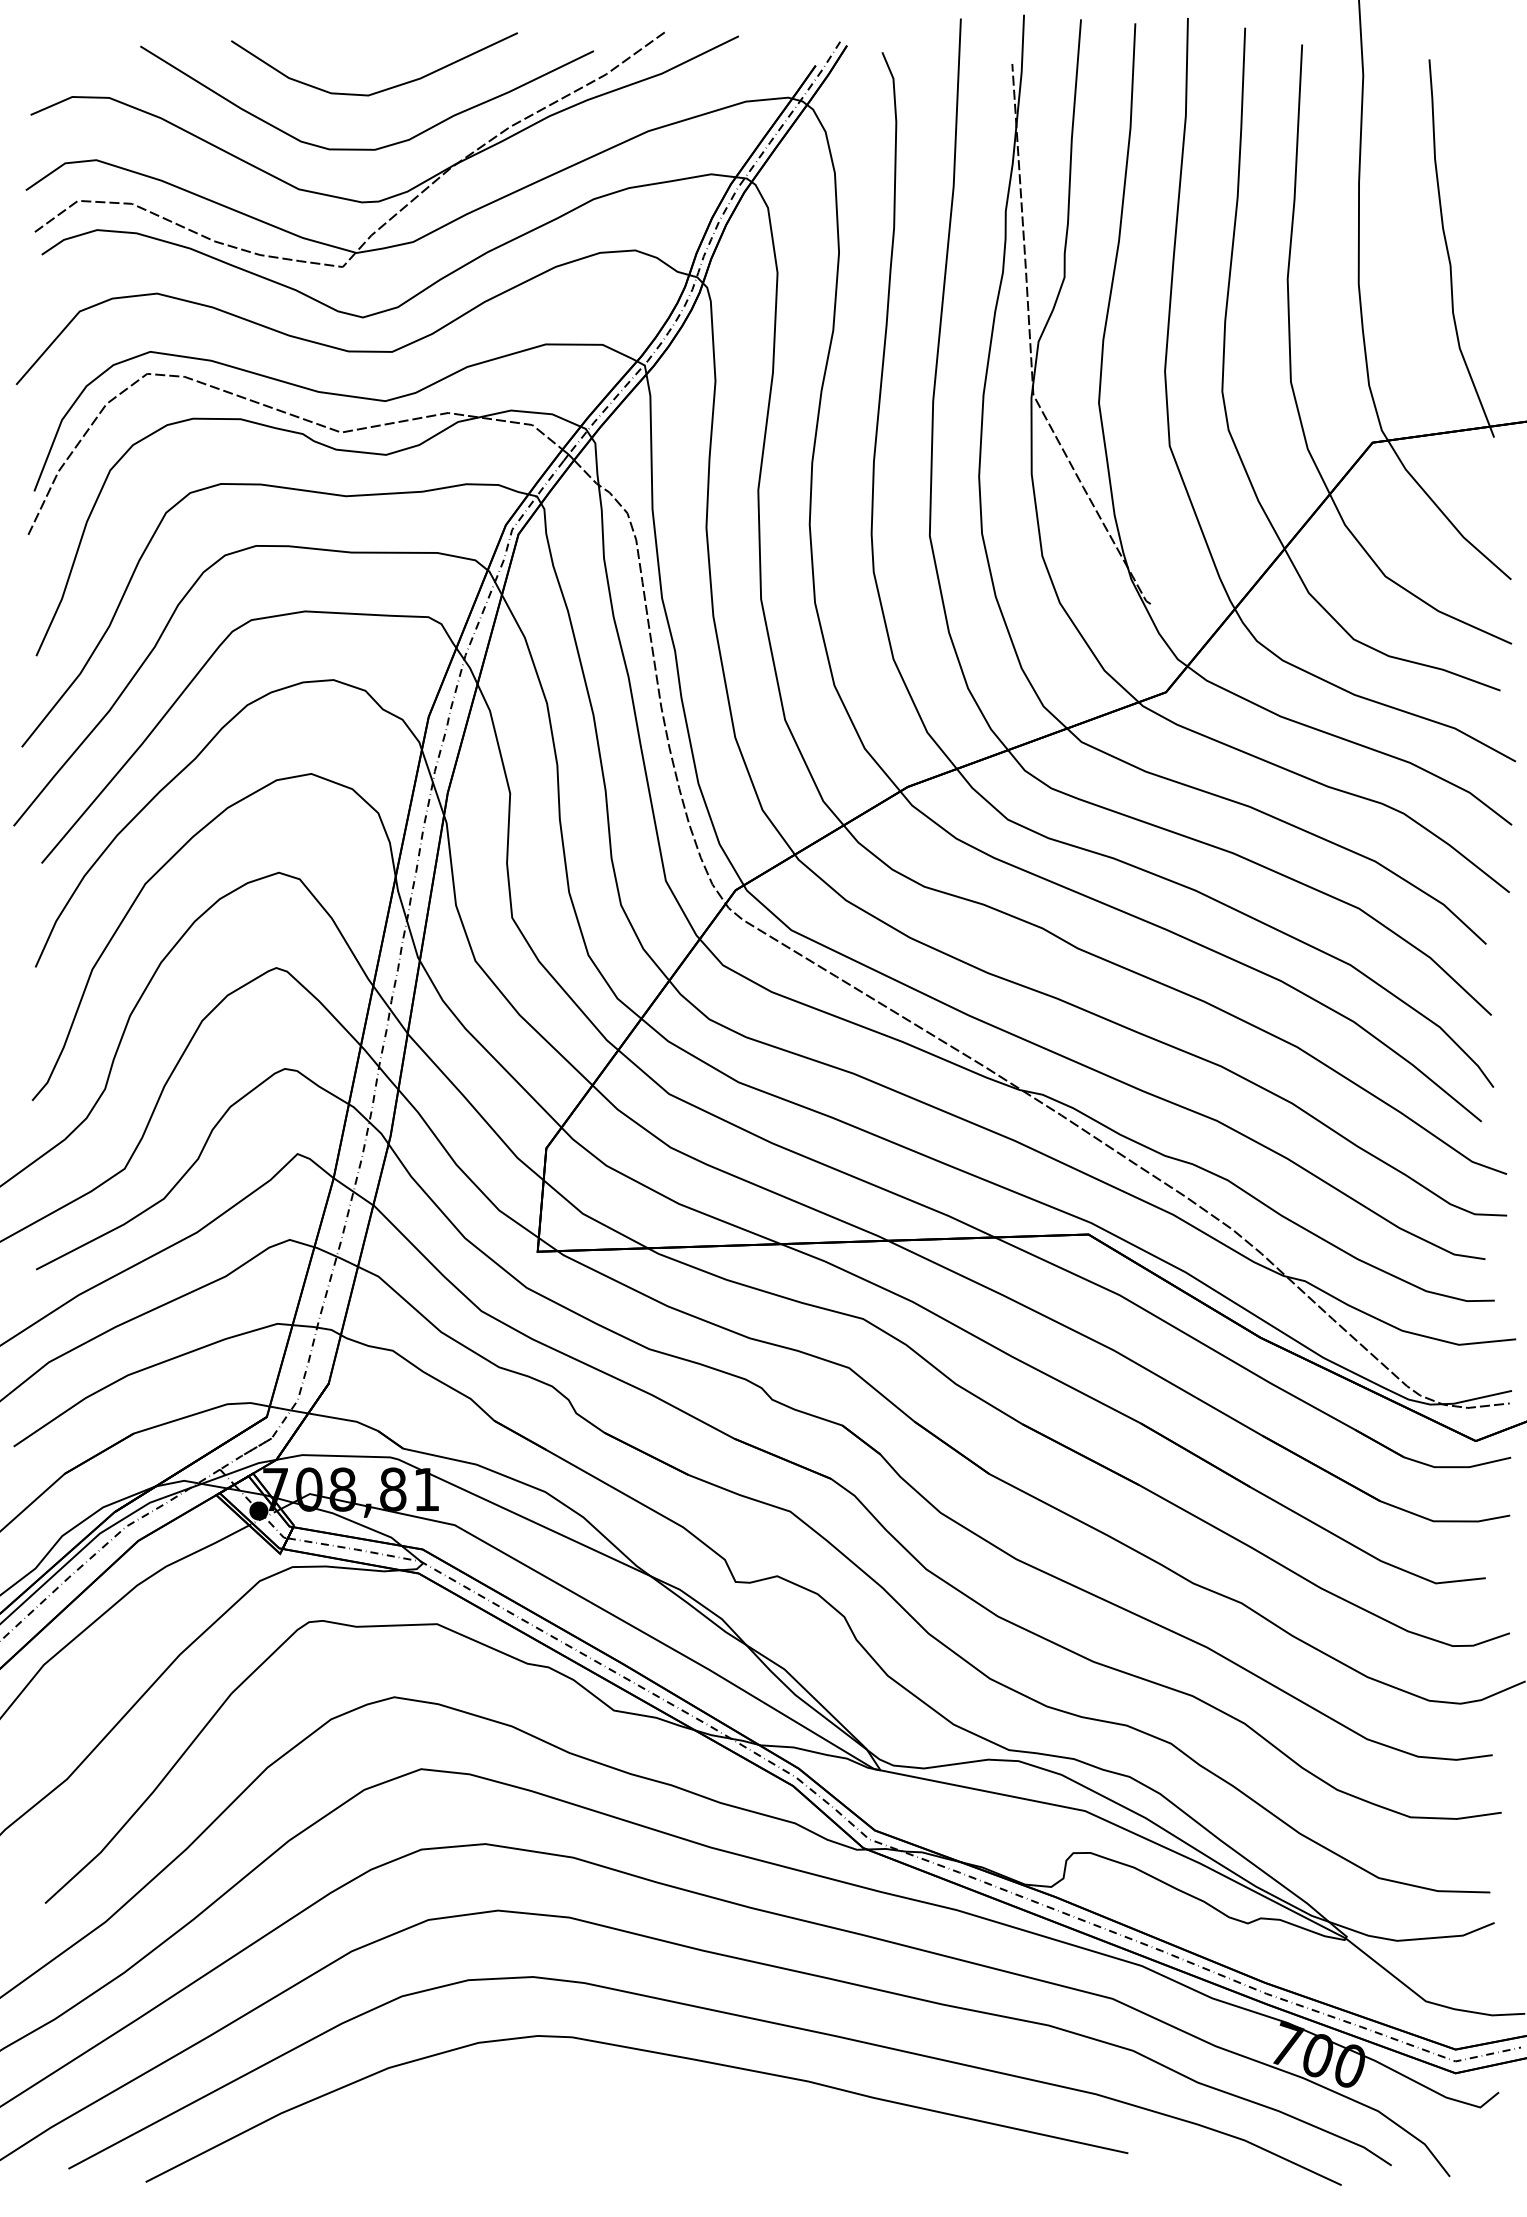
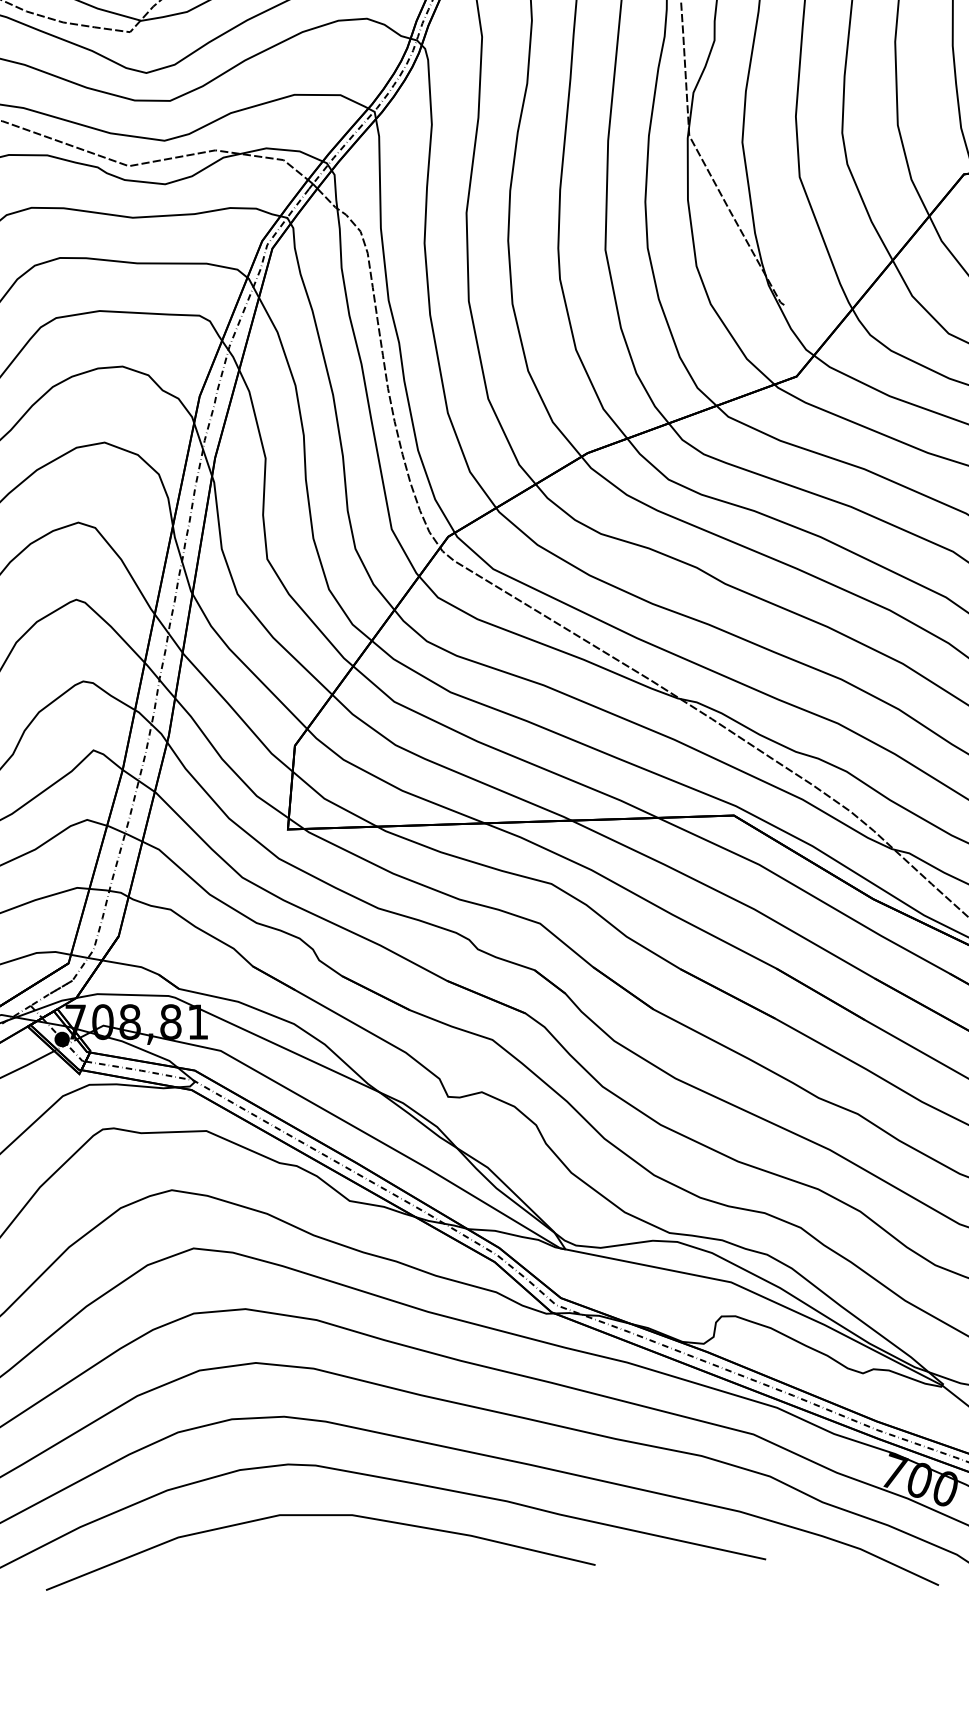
curve: (577, 2099) -> (320, 1515), added

